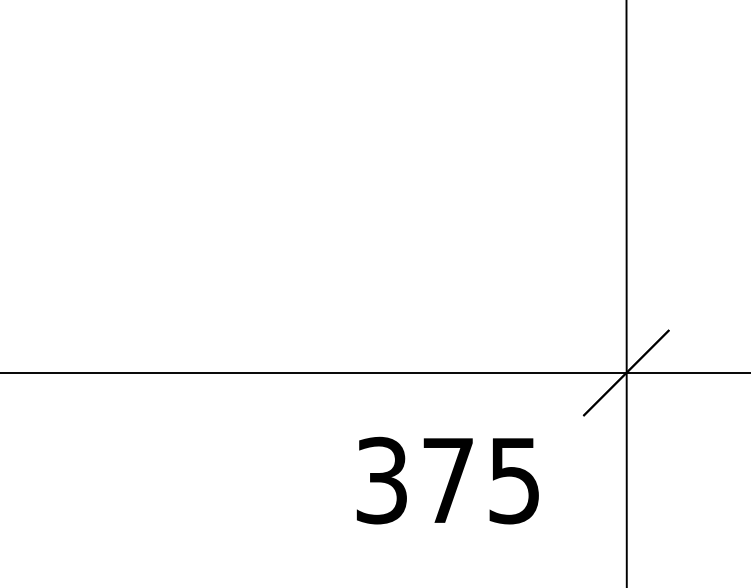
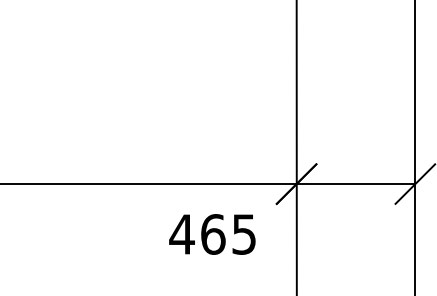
text: (414, 480) -> (197, 234), 375 -> 465

